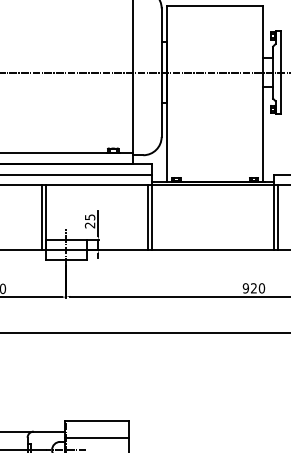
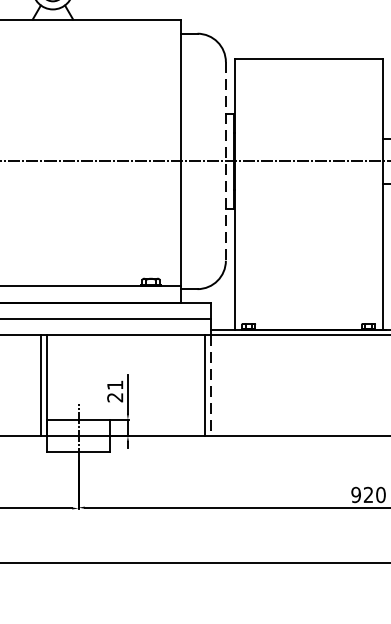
line: (161, 73) -> (225, 162), solid -> dashed
text: (90, 217) -> (115, 385), 25 -> 21
line: (152, 217) -> (211, 385), solid -> dashed

